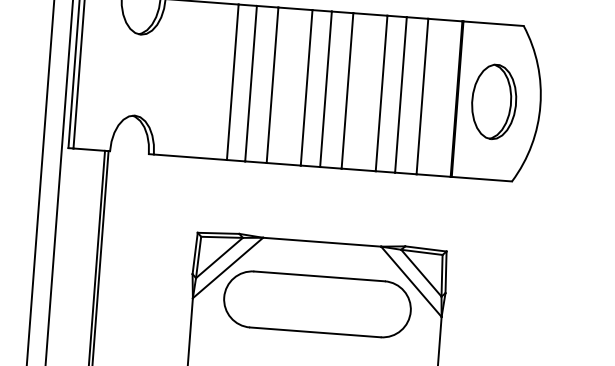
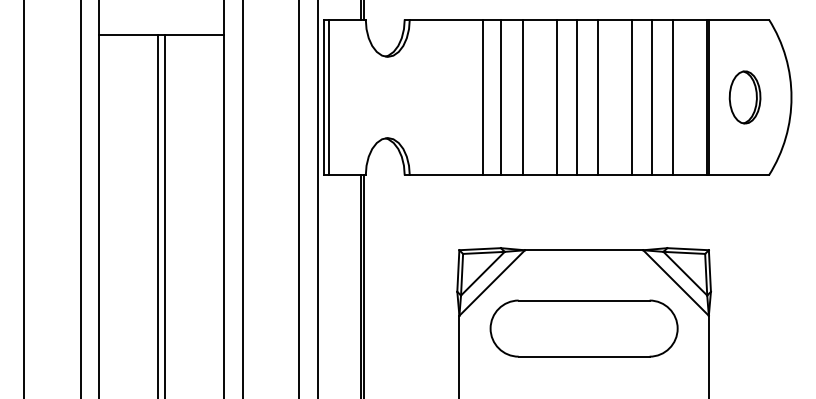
part: (493, 101) -> (744, 97), size x0.7
part: (316, 304) -> (583, 328), moved

